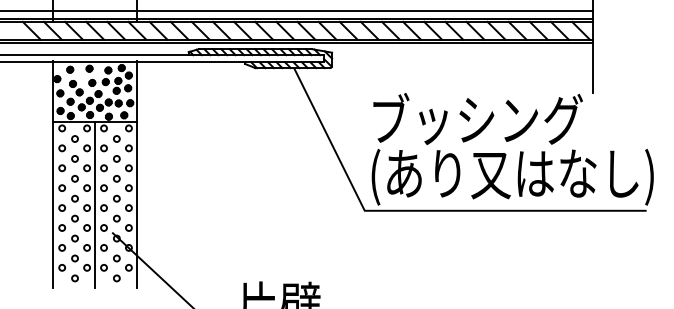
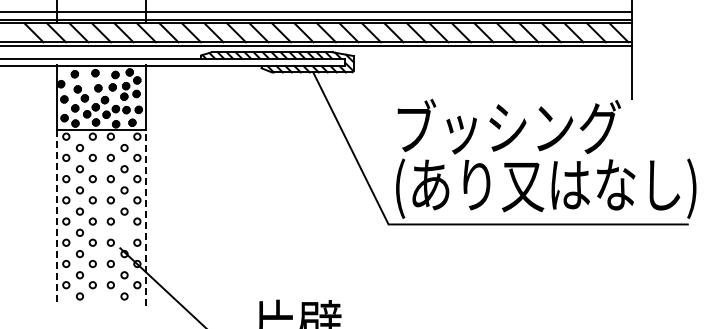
line: (95, 204) -> (101, 217), removed
line: (136, 204) -> (145, 217), solid -> dashed
line: (52, 205) -> (56, 218), solid -> dashed
circle: (116, 218) -> (124, 232), removed

